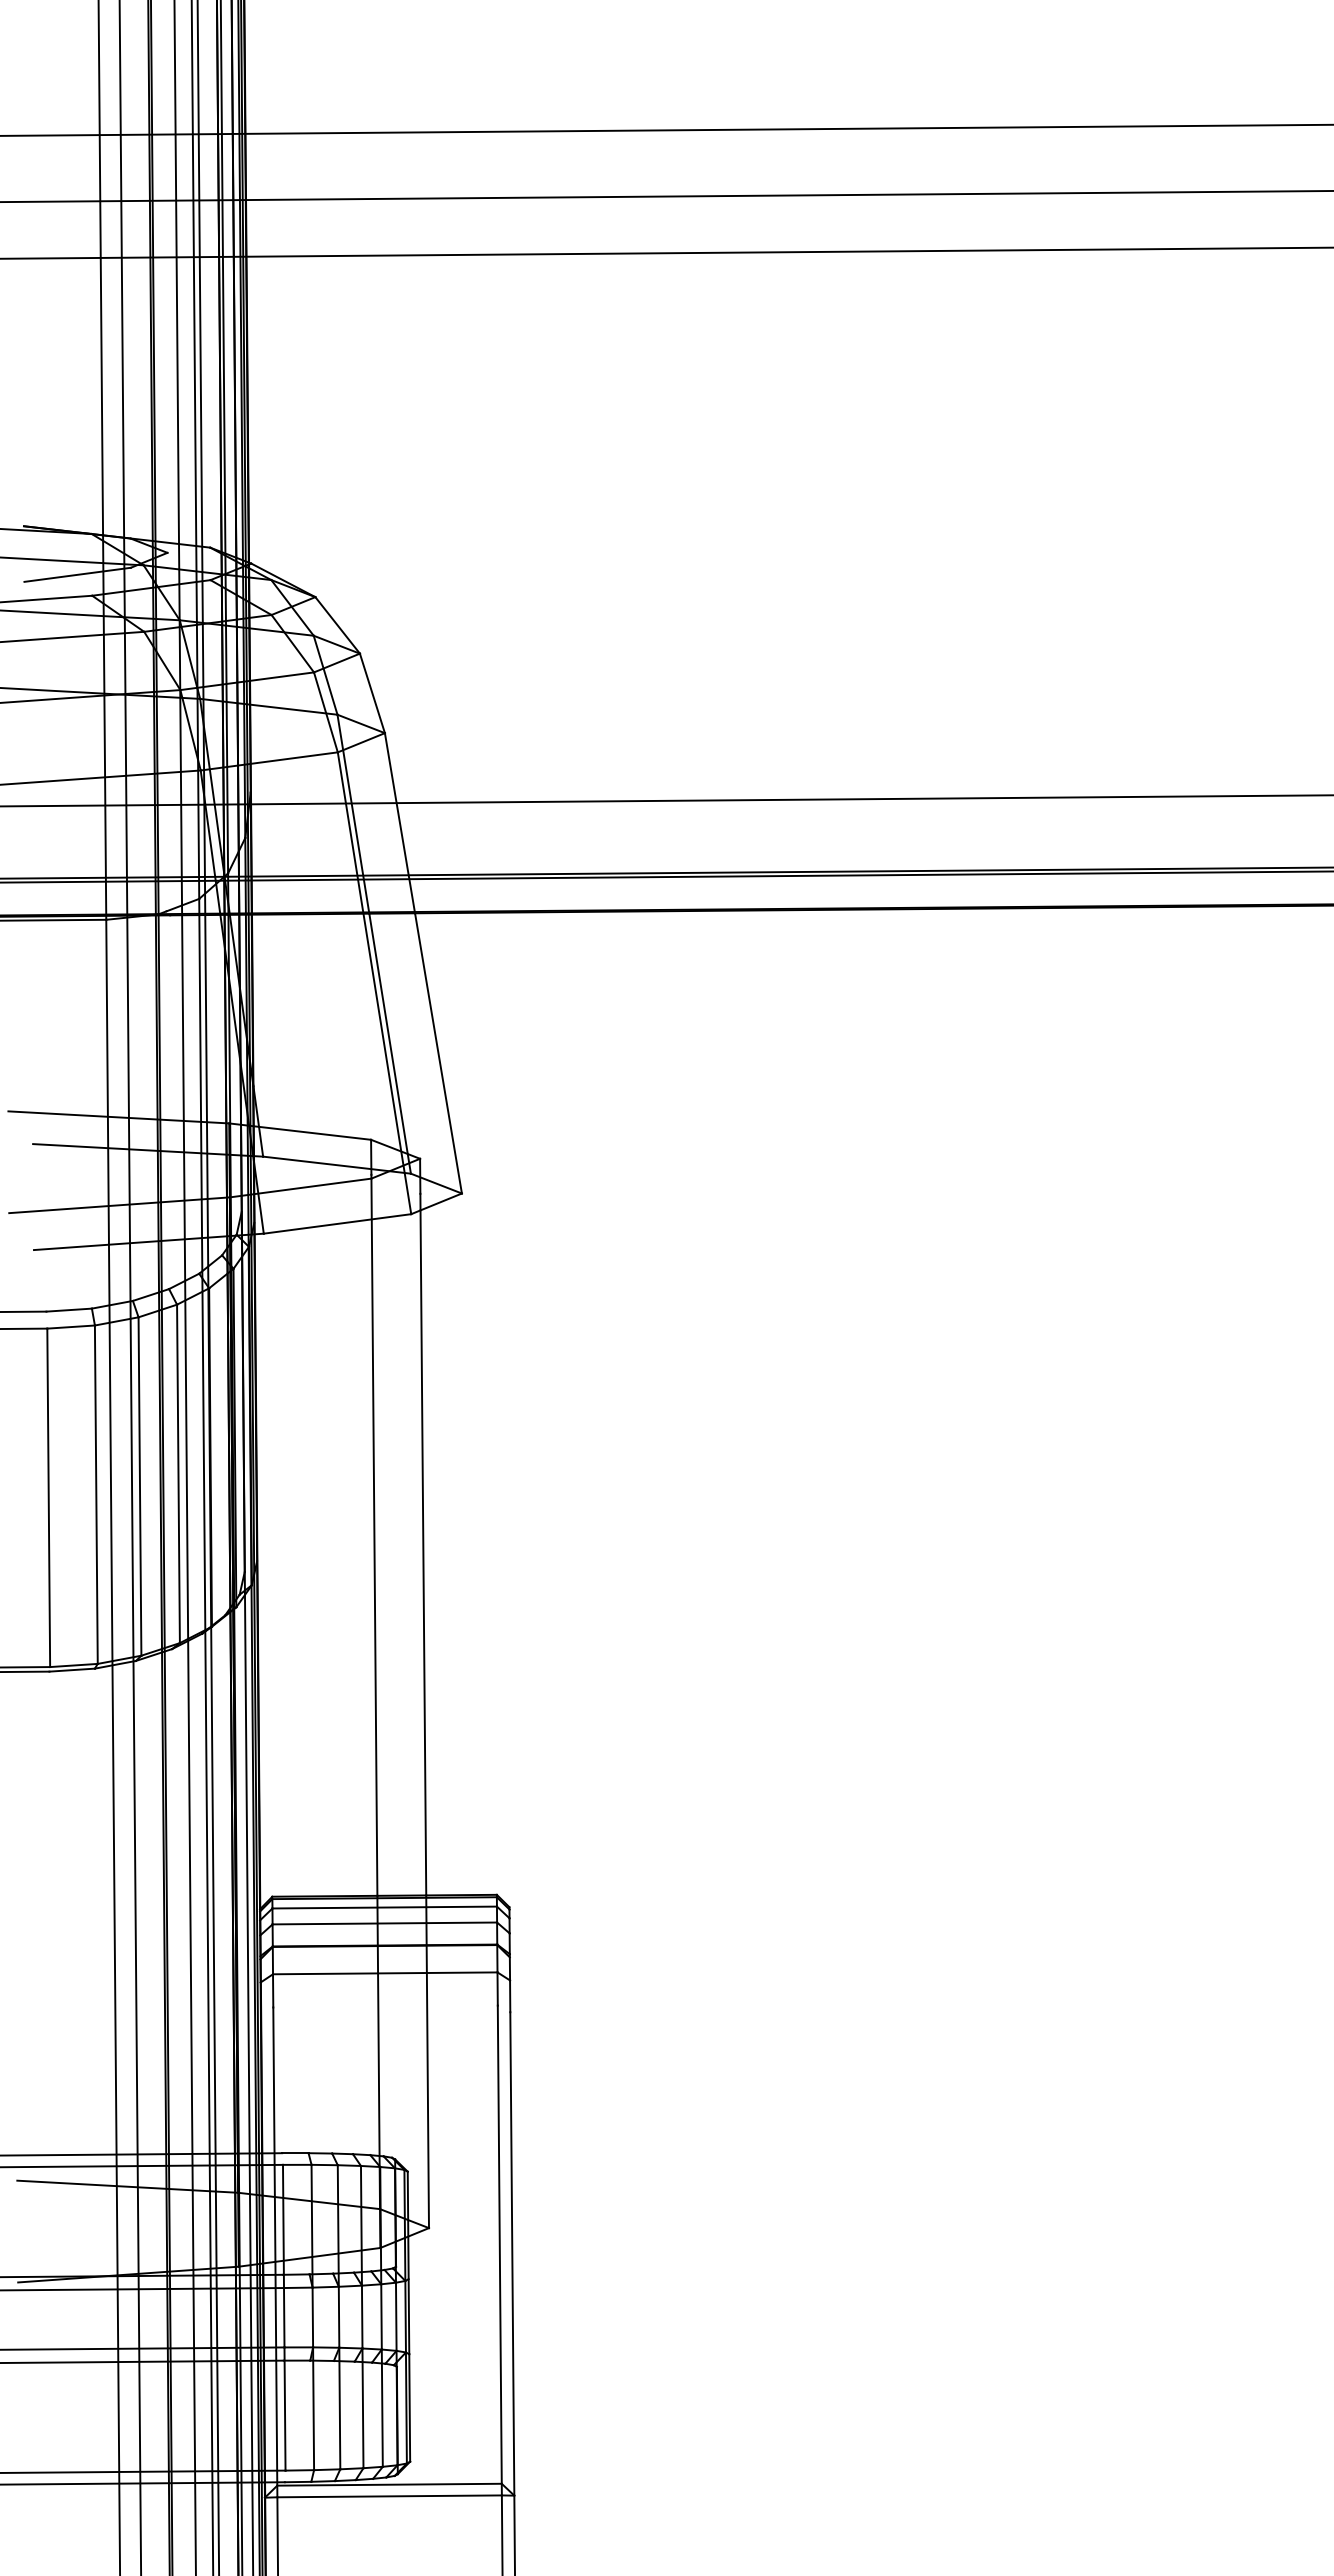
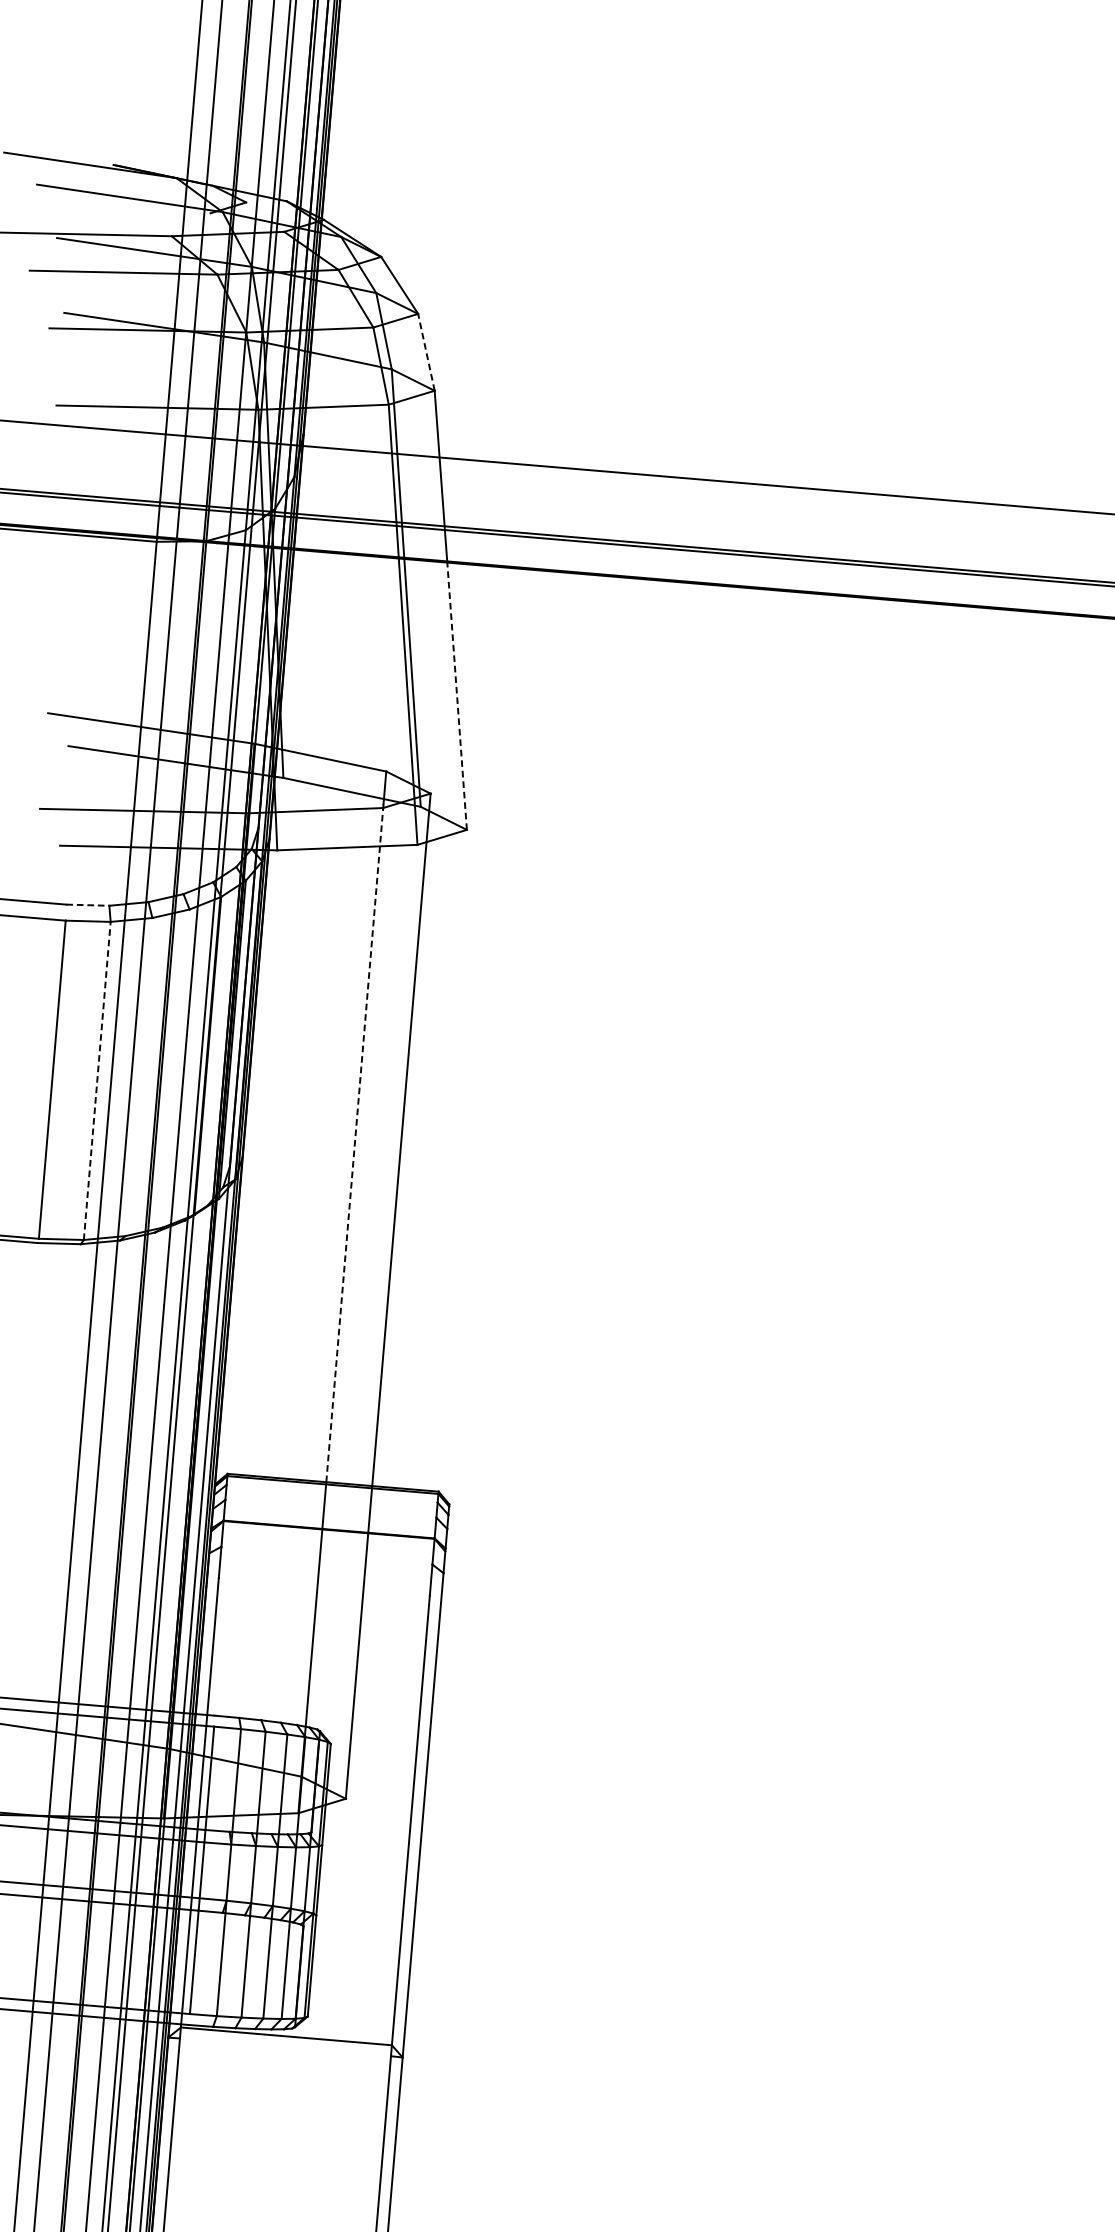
line: (77, 574) -> (159, 214), removed
line: (372, 693) -> (426, 352), solid -> dashed
line: (438, 1052) -> (457, 695), solid -> dashed
line: (69, 1310) -> (88, 905), solid -> dashed
line: (178, 1473) -> (176, 1068), removed
line: (139, 1486) -> (138, 1076), removed
line: (96, 1494) -> (97, 1080), solid -> dashed
line: (374, 1535) -> (354, 1143), solid -> dashed
line: (384, 1907) -> (331, 1493), removed
line: (384, 1923) -> (330, 1508), removed
line: (385, 1973) -> (327, 1555), removed
line: (389, 2496) -> (285, 2047), removed

